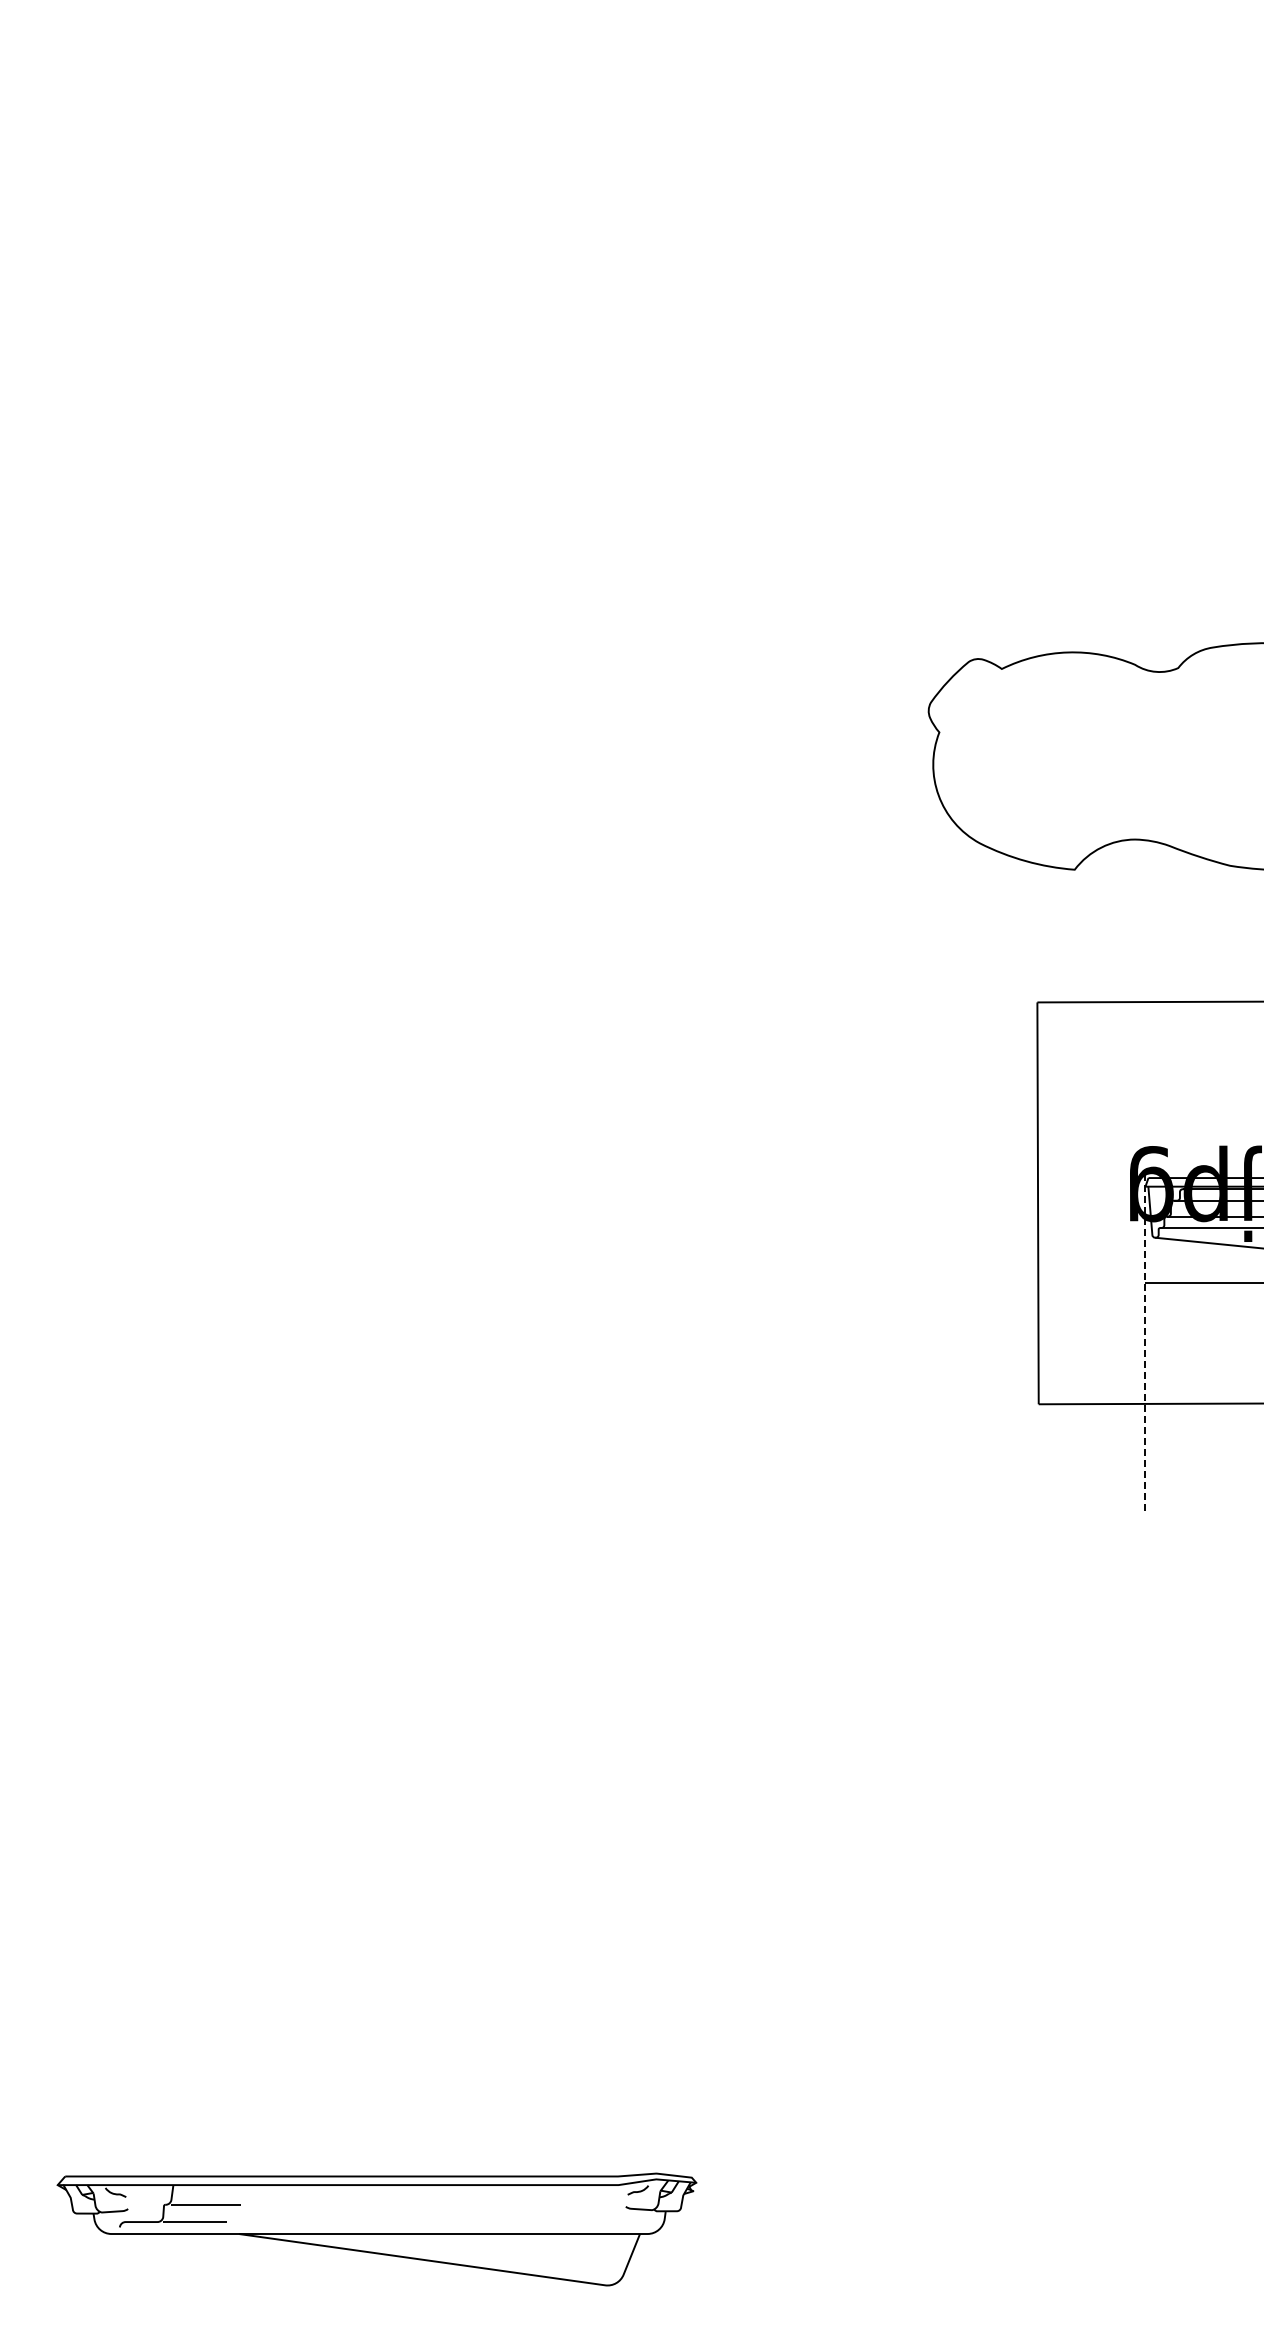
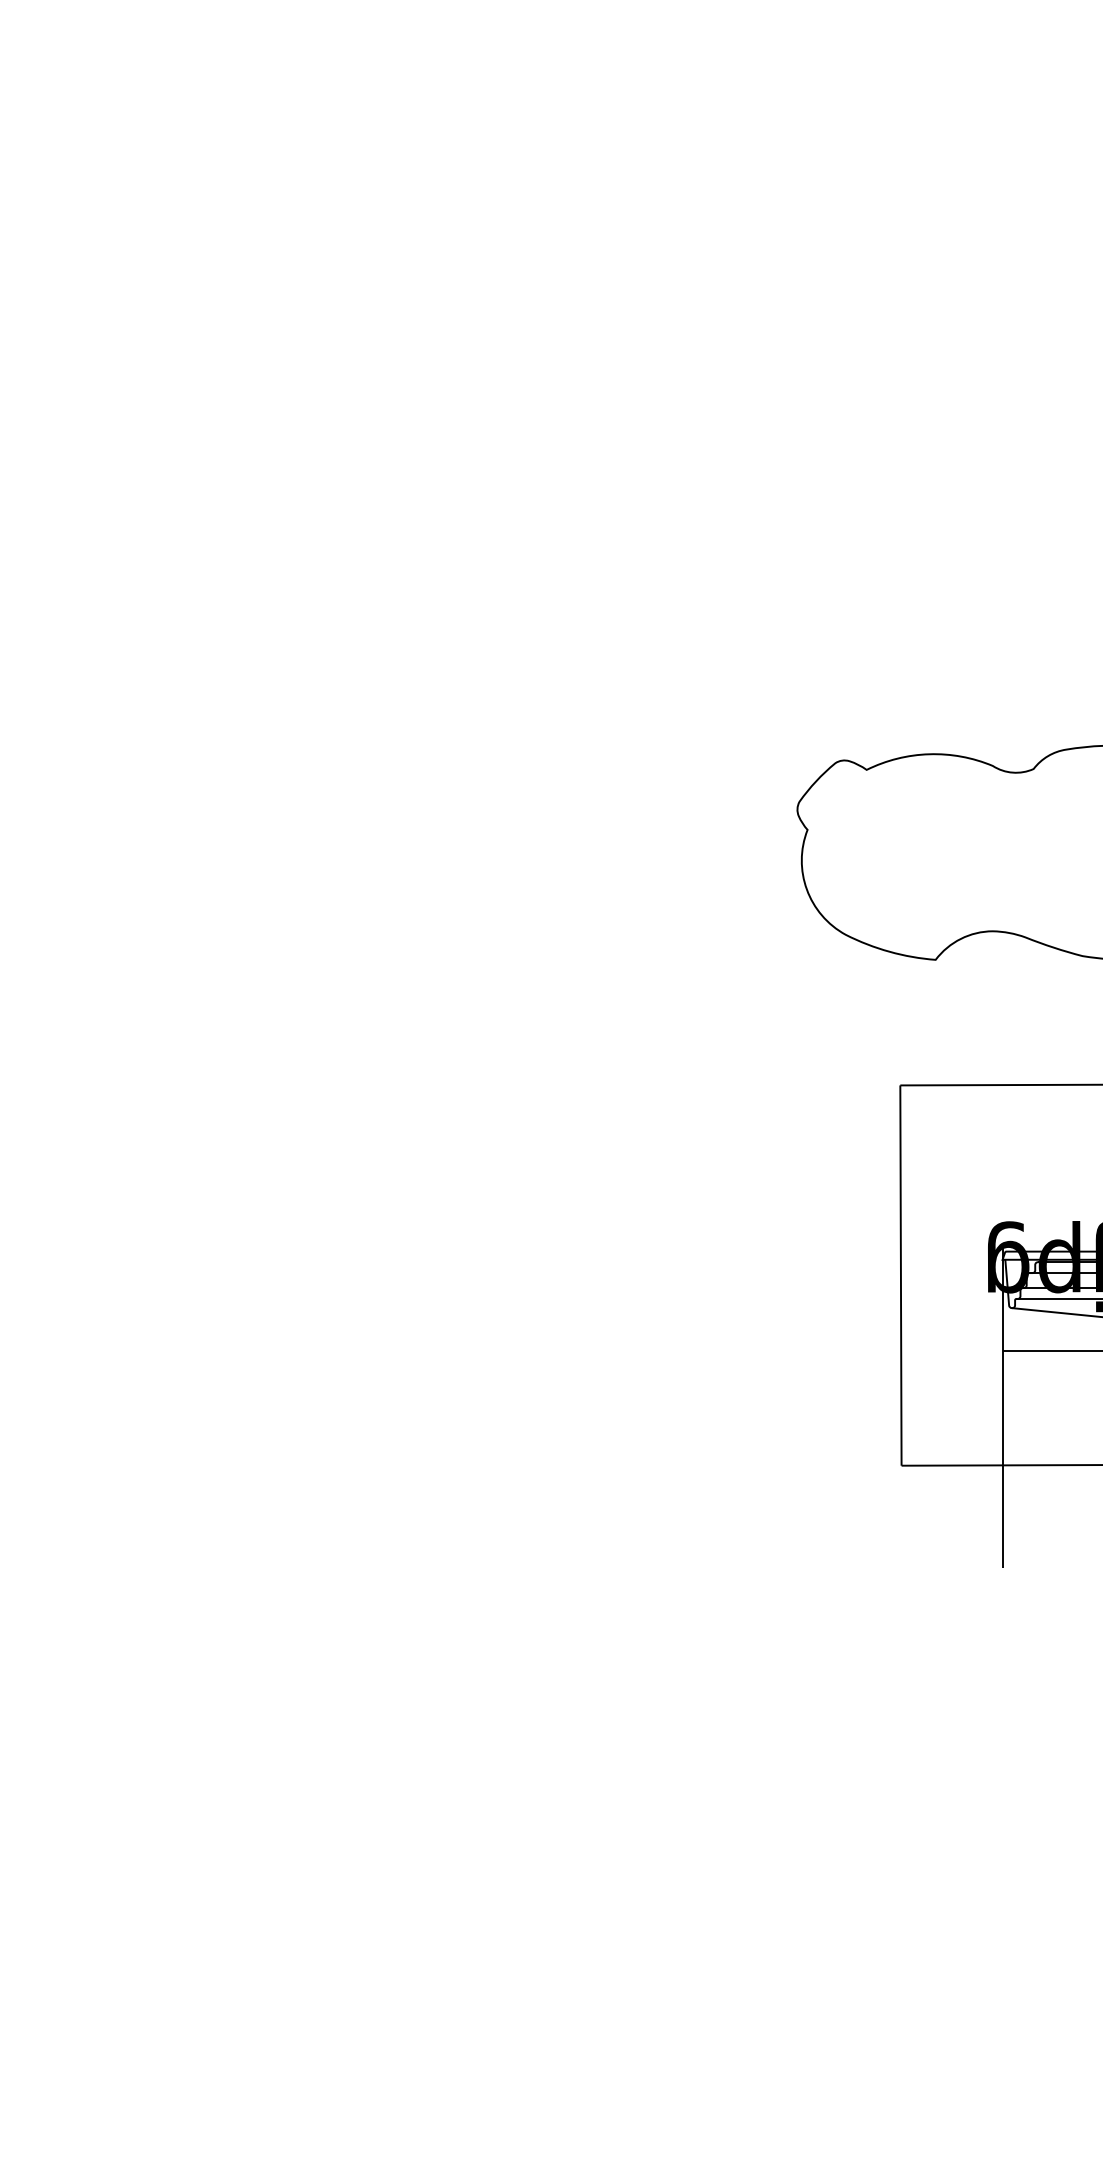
line: (1145, 1343) -> (1002, 1408), dashed -> solid

